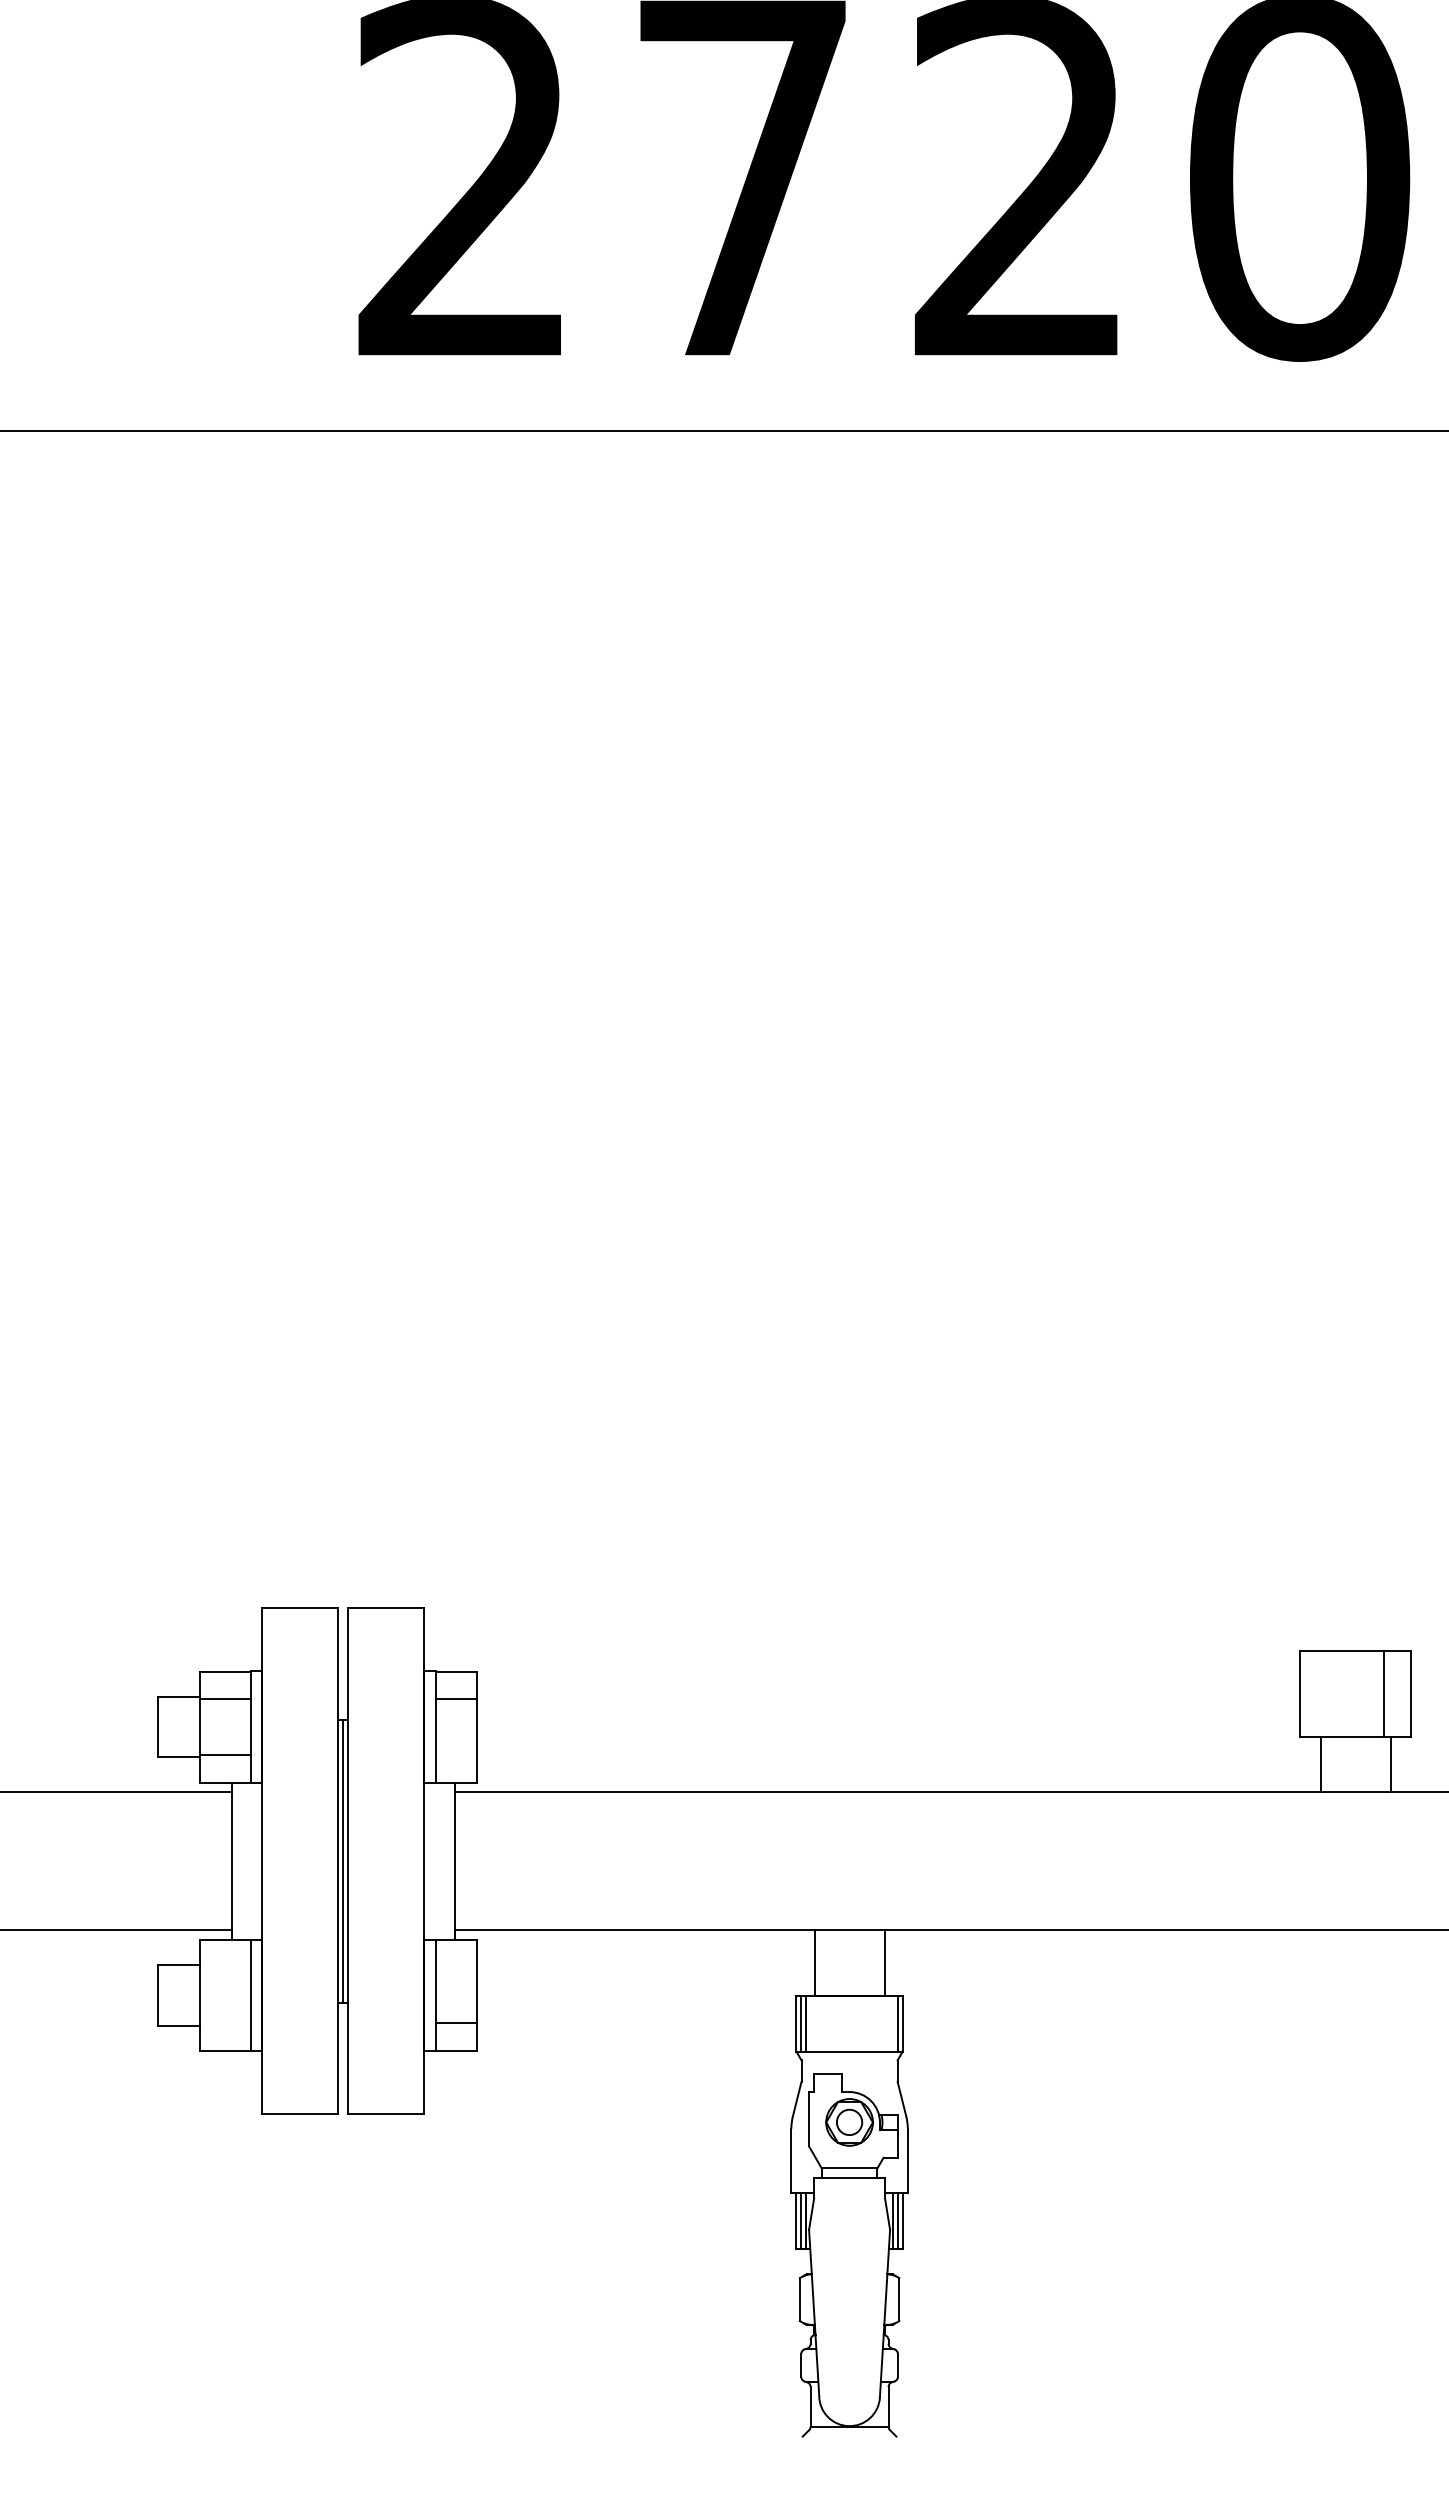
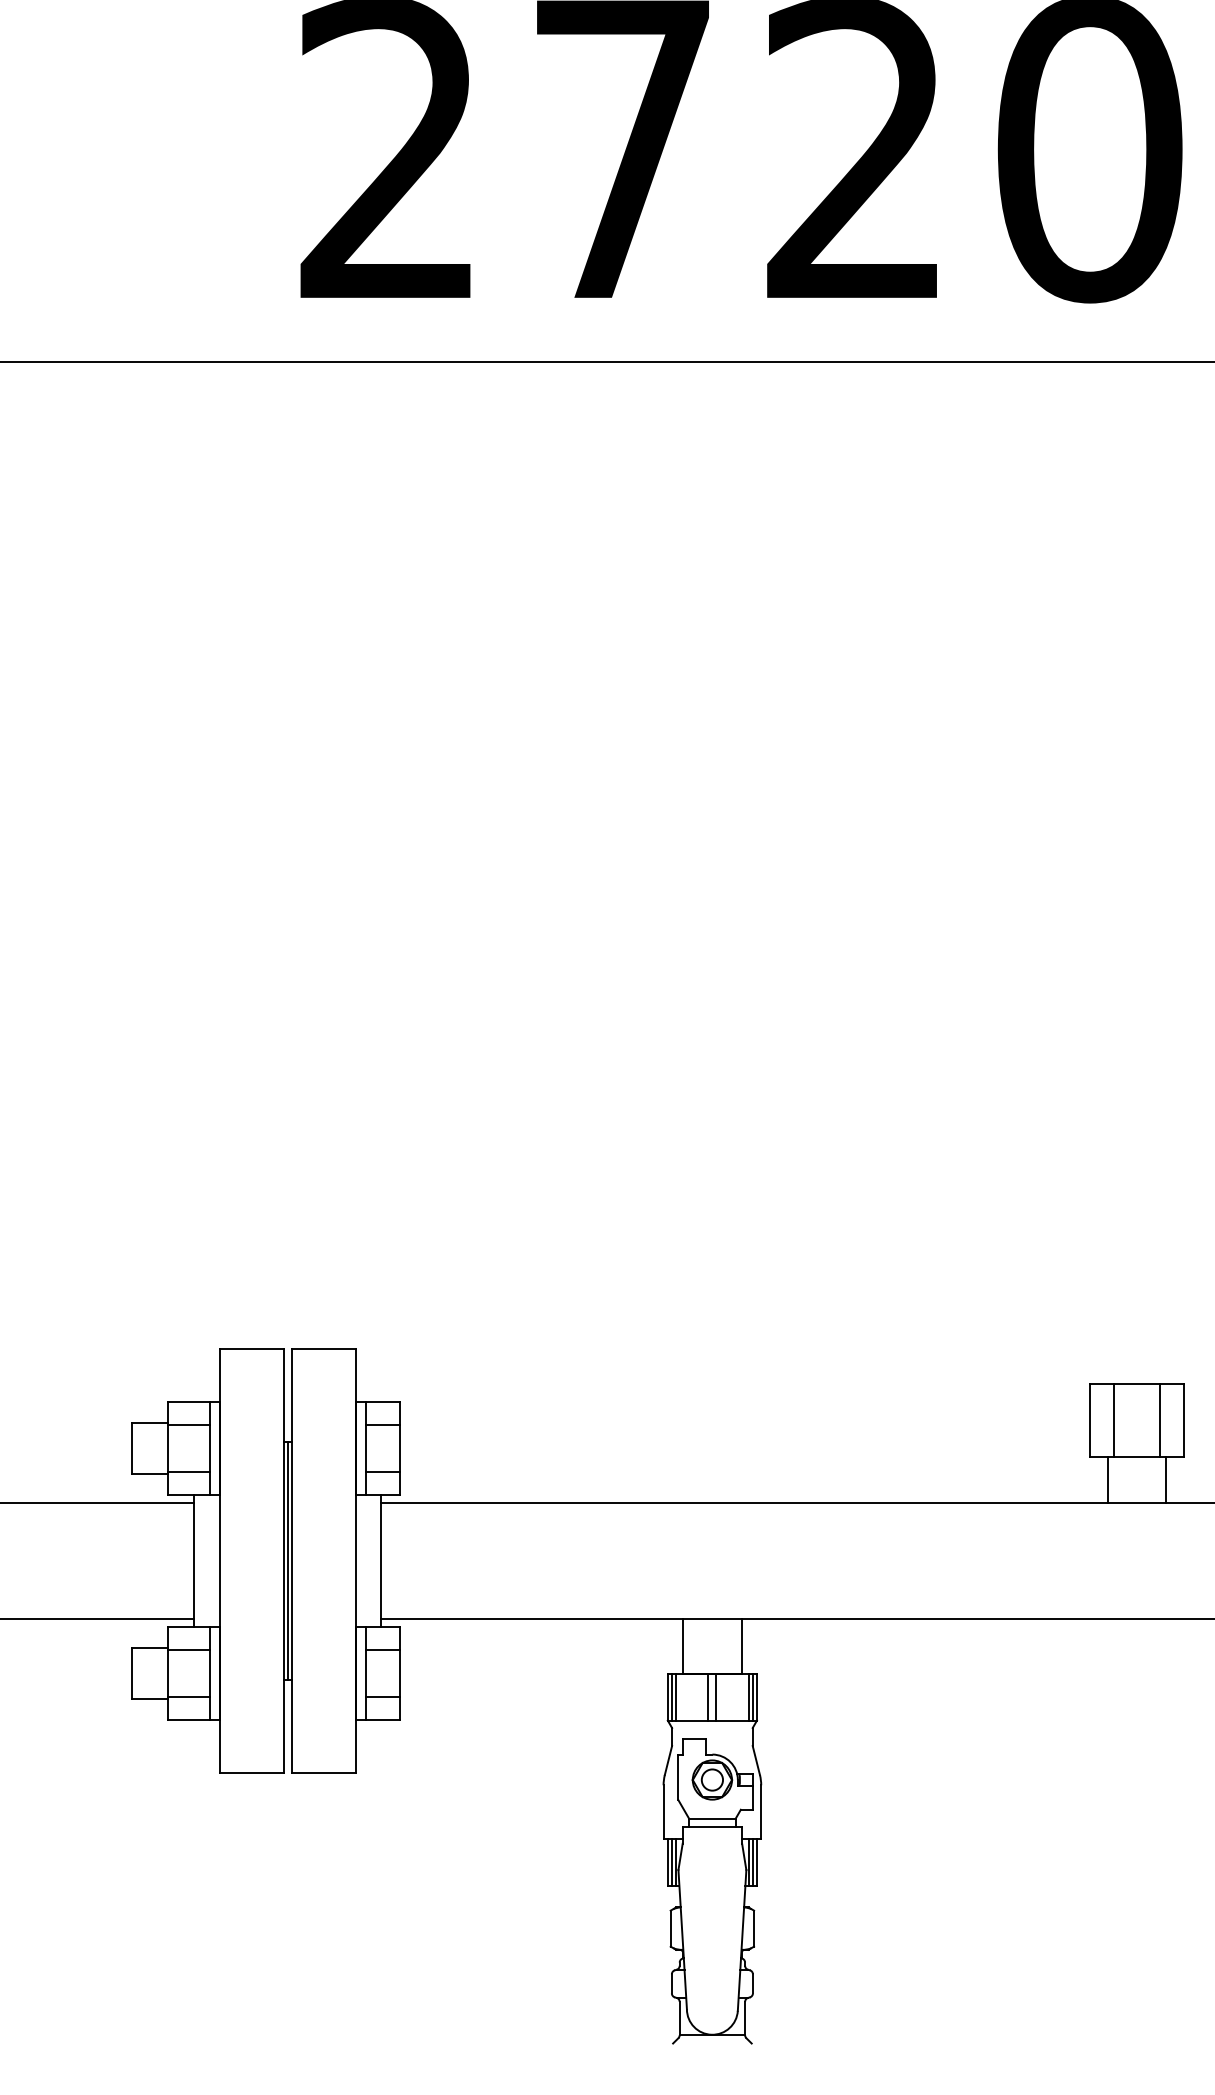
line: (1327, 1693) -> (1113, 1420), added
line: (456, 1754) -> (382, 1471), added
line: (225, 1967) -> (188, 1650), added
line: (456, 1967) -> (382, 1650), added
line: (225, 2023) -> (188, 1697), added
line: (844, 2023) -> (708, 1697), added
line: (854, 2023) -> (716, 1697), added
line: (893, 2023) -> (749, 1697), added

